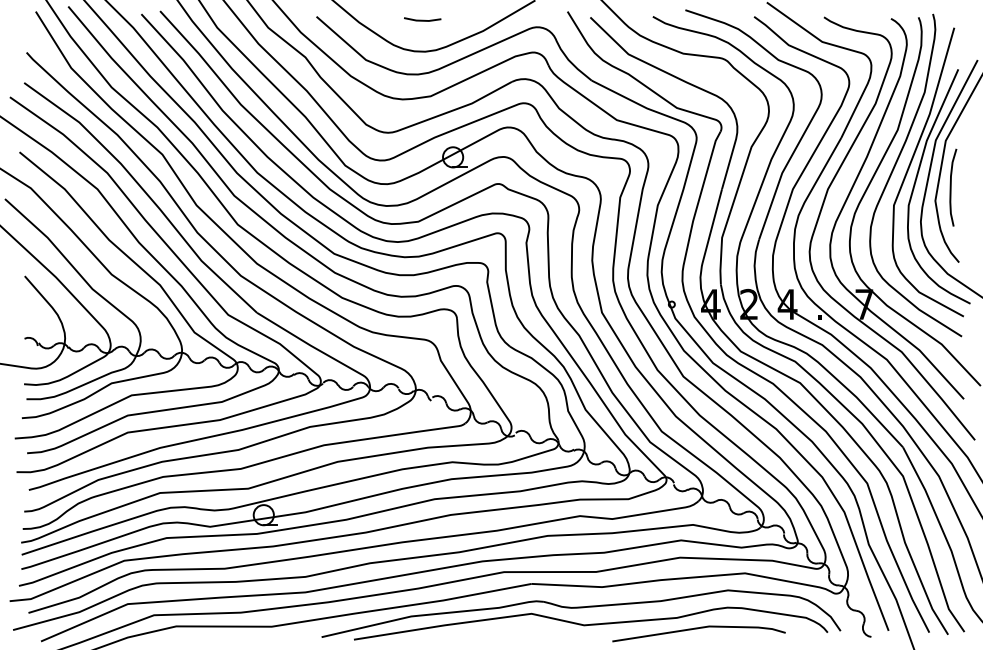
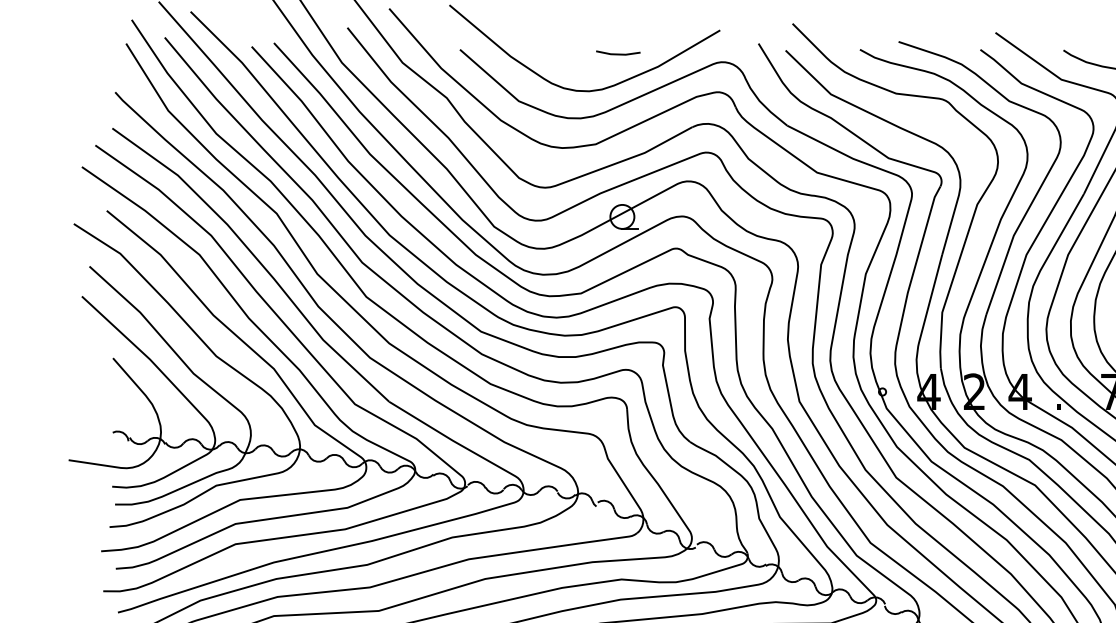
line: (422, 19) -> (618, 52), moved

